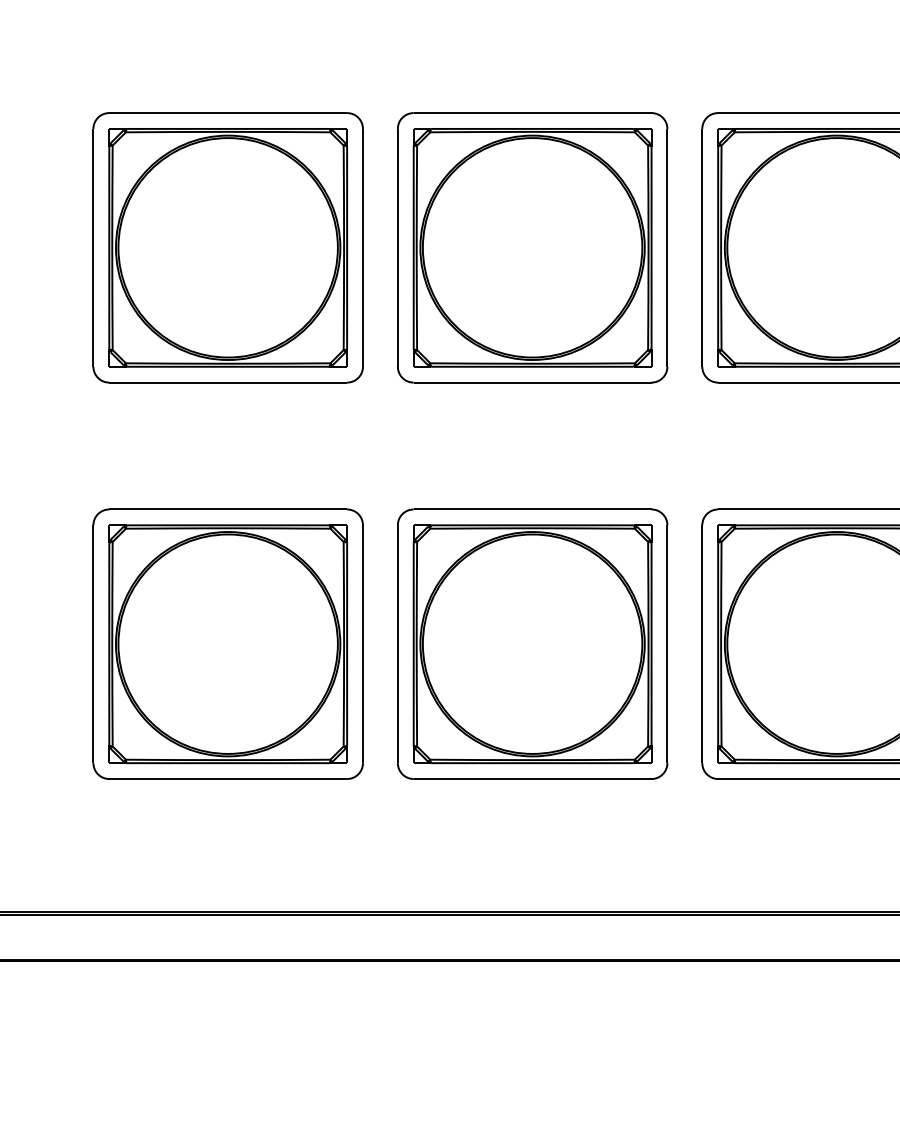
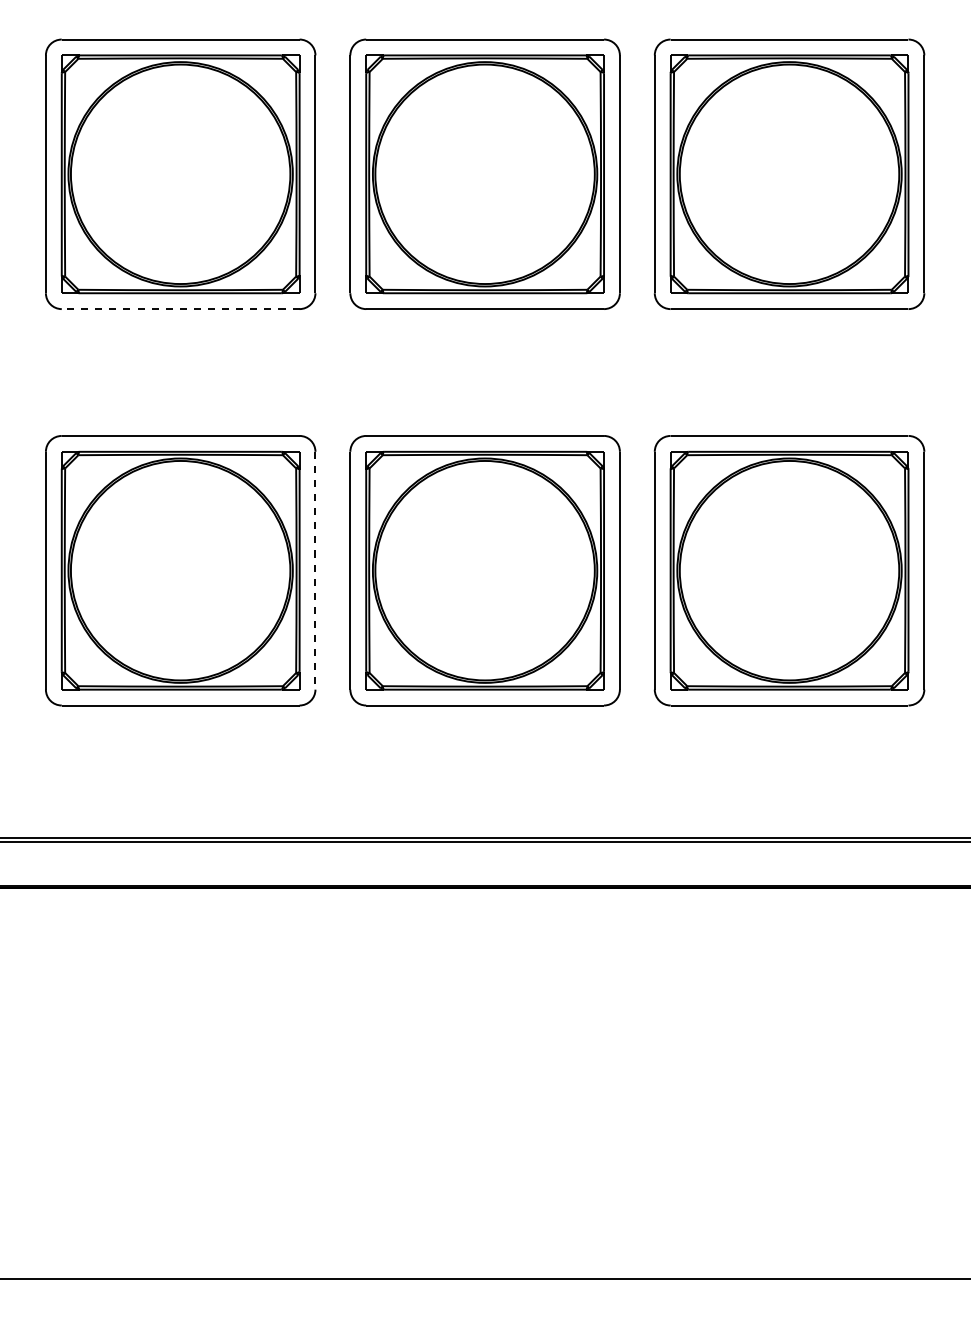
line: (228, 383) -> (180, 309), solid -> dashed
line: (363, 644) -> (315, 570), solid -> dashed

